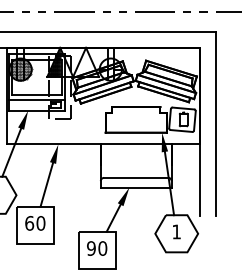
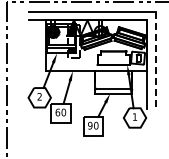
line: (215, 124) -> (155, 60), solid -> dashed

